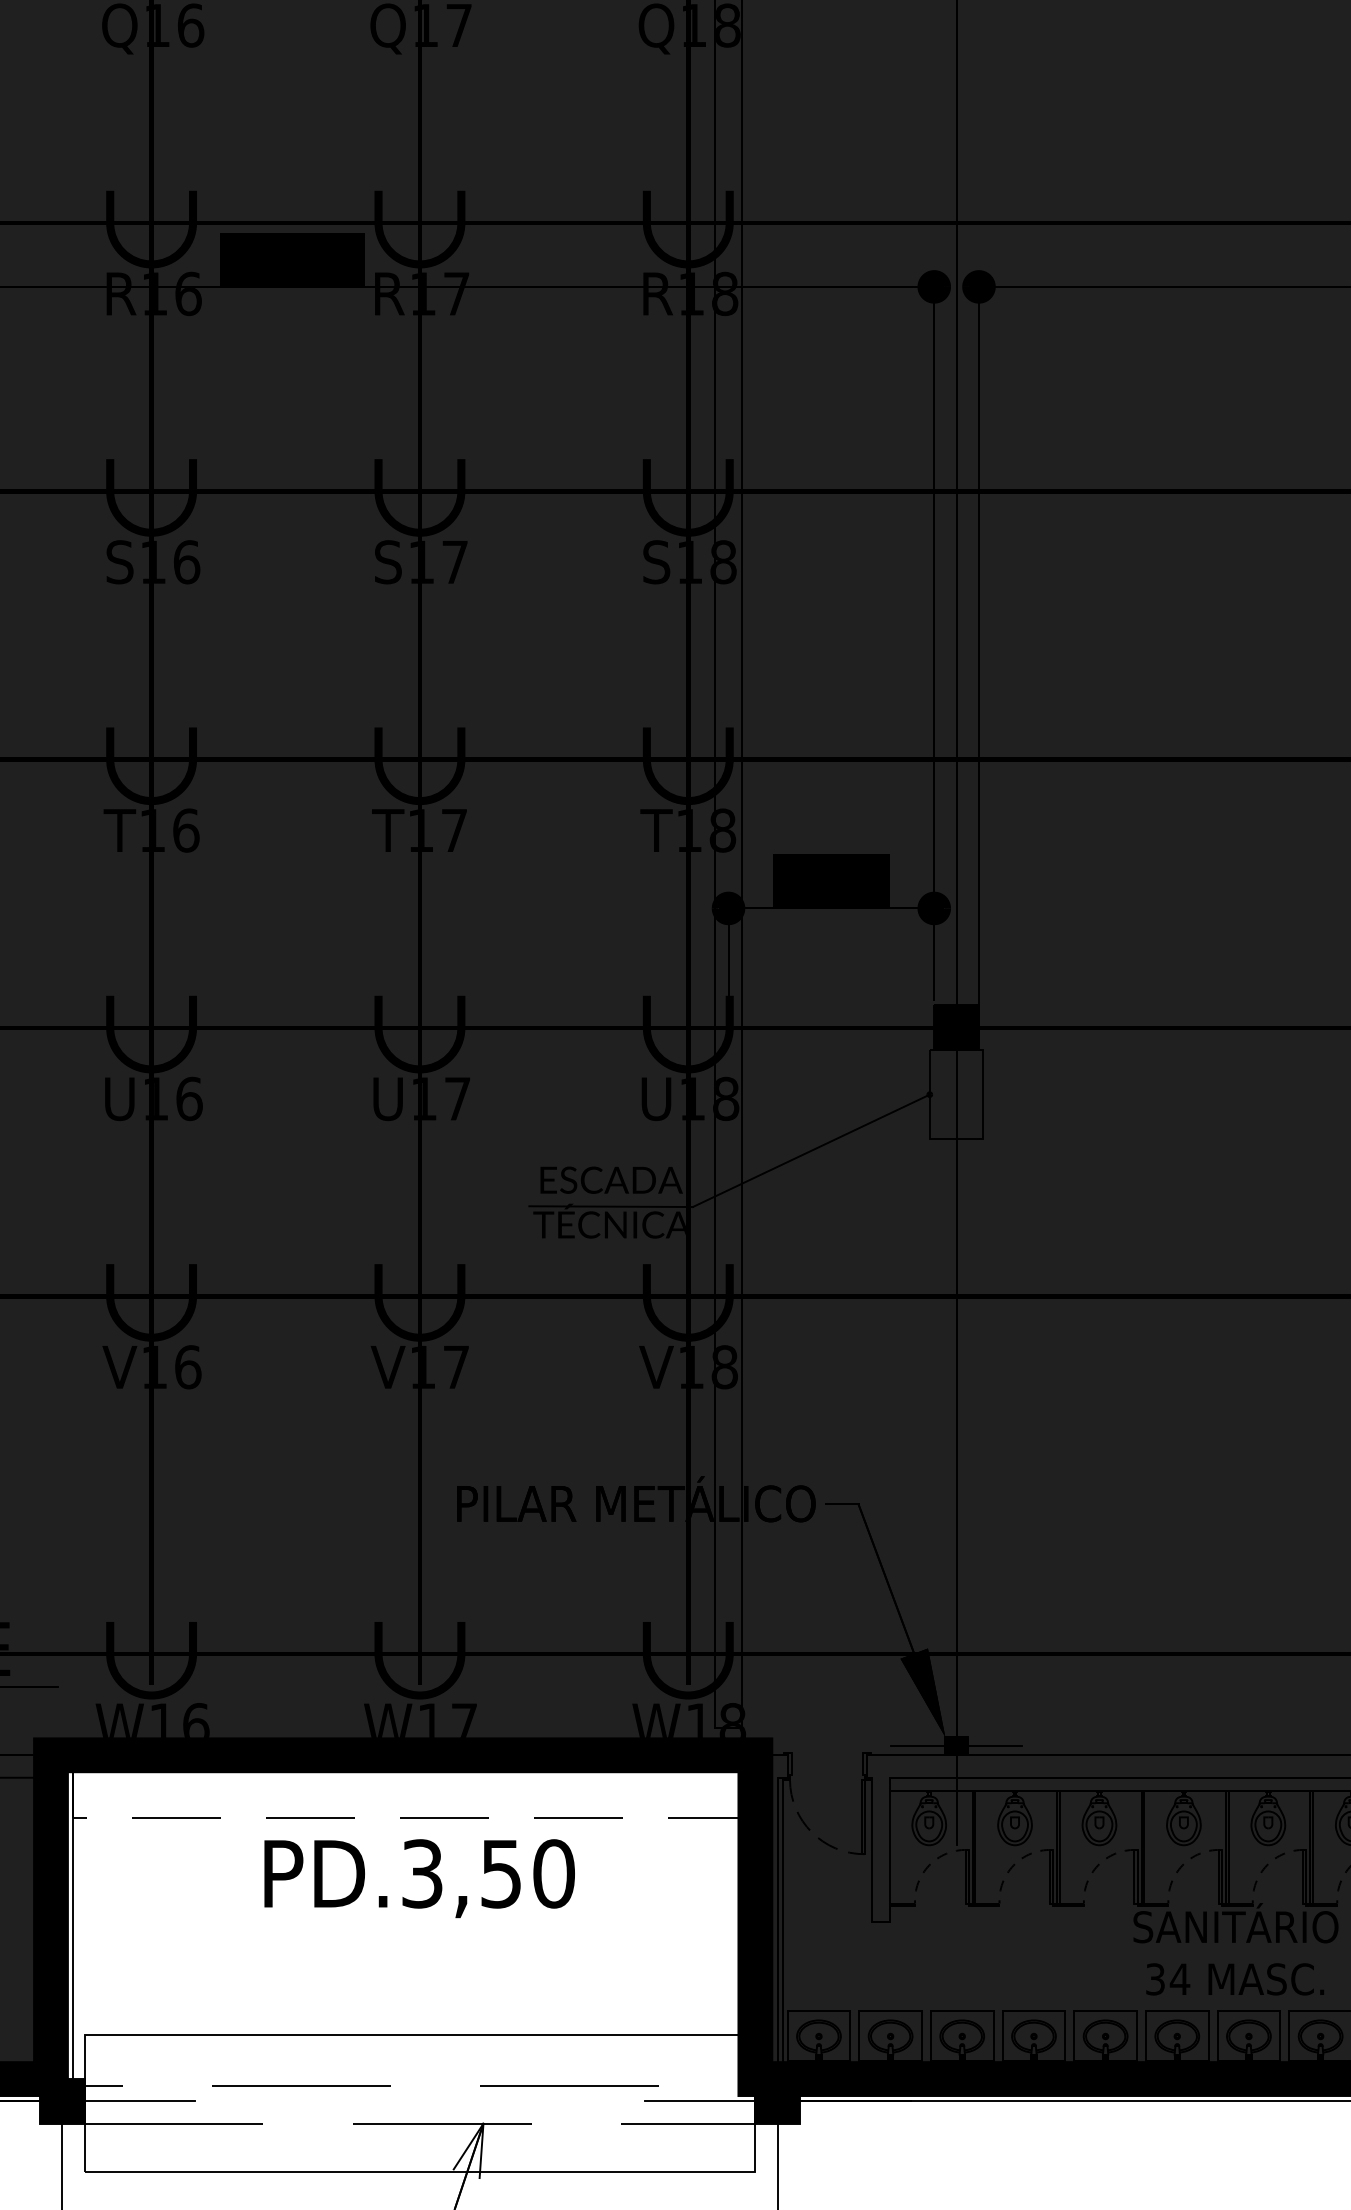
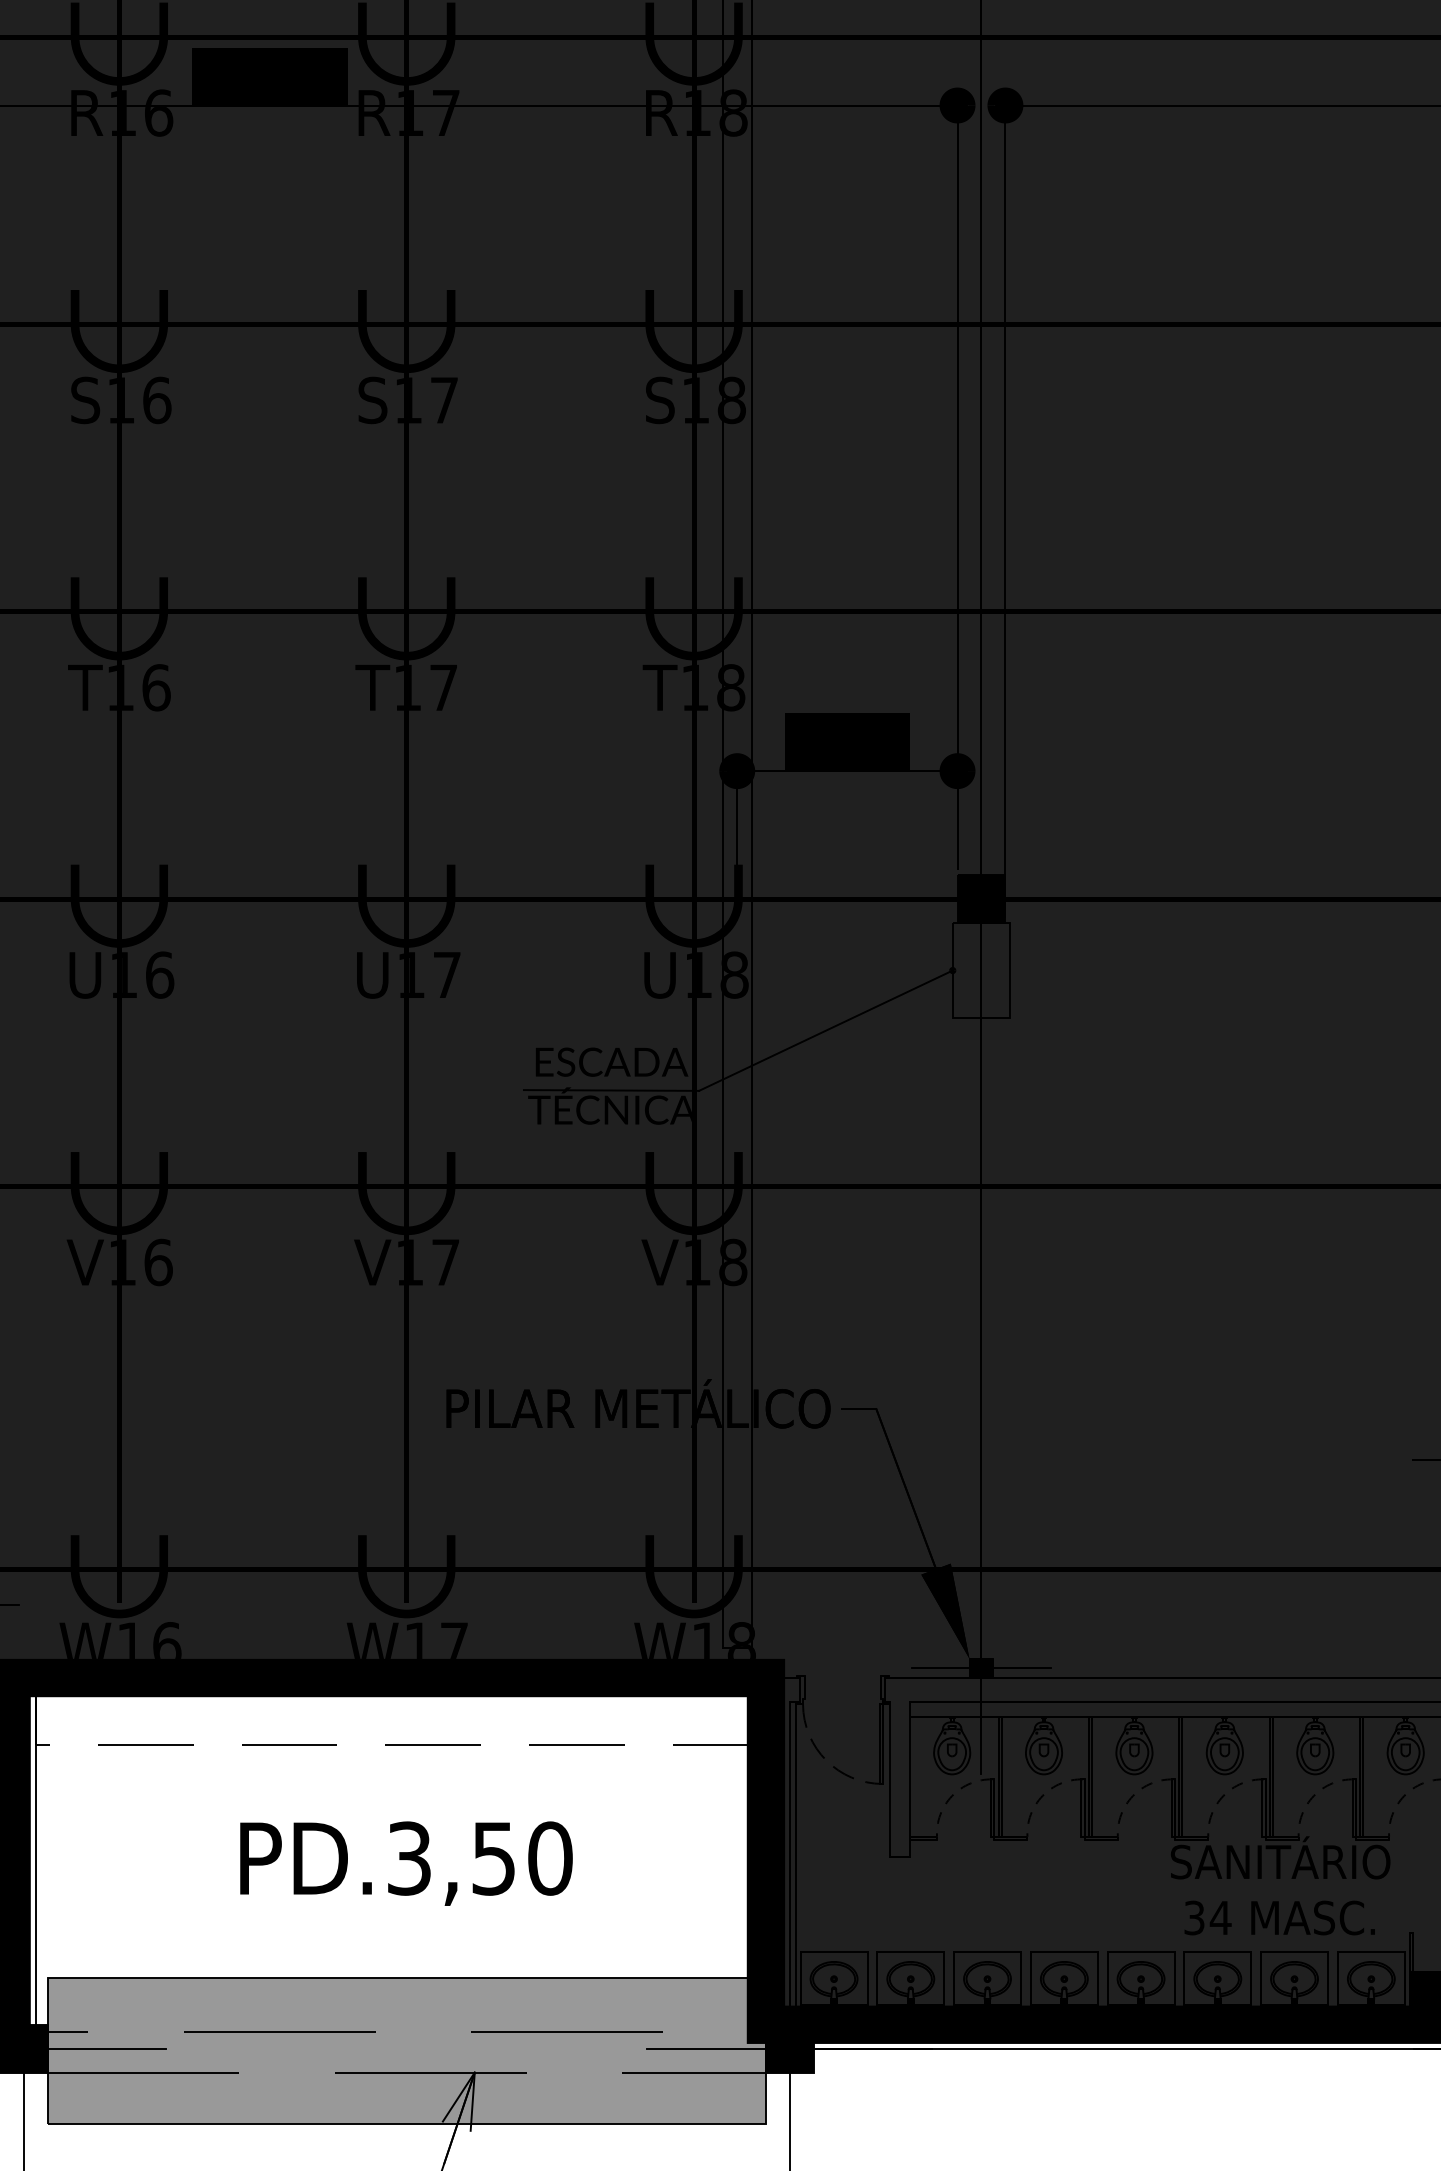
text: (419, 1878) -> (406, 1863), moved
fill: (419, 2103) -> (406, 2050), added

